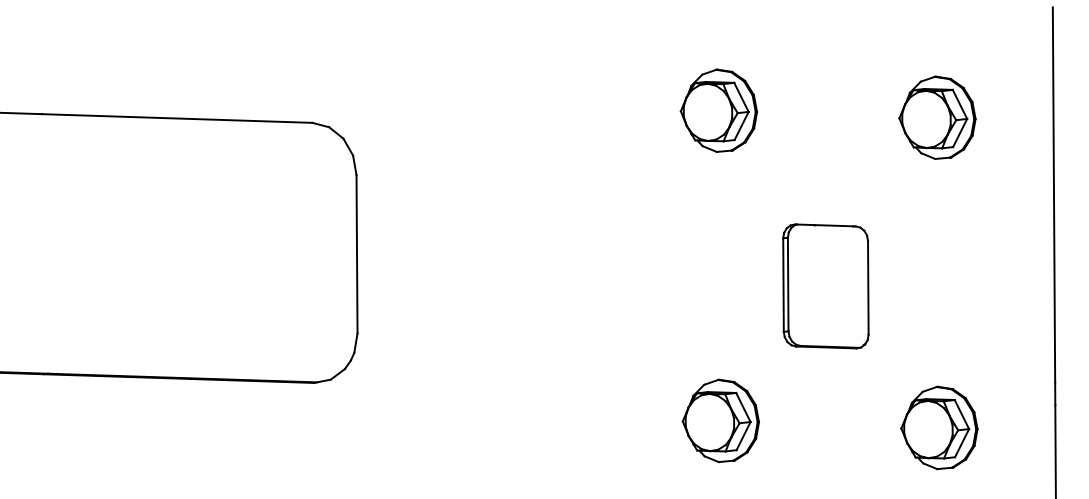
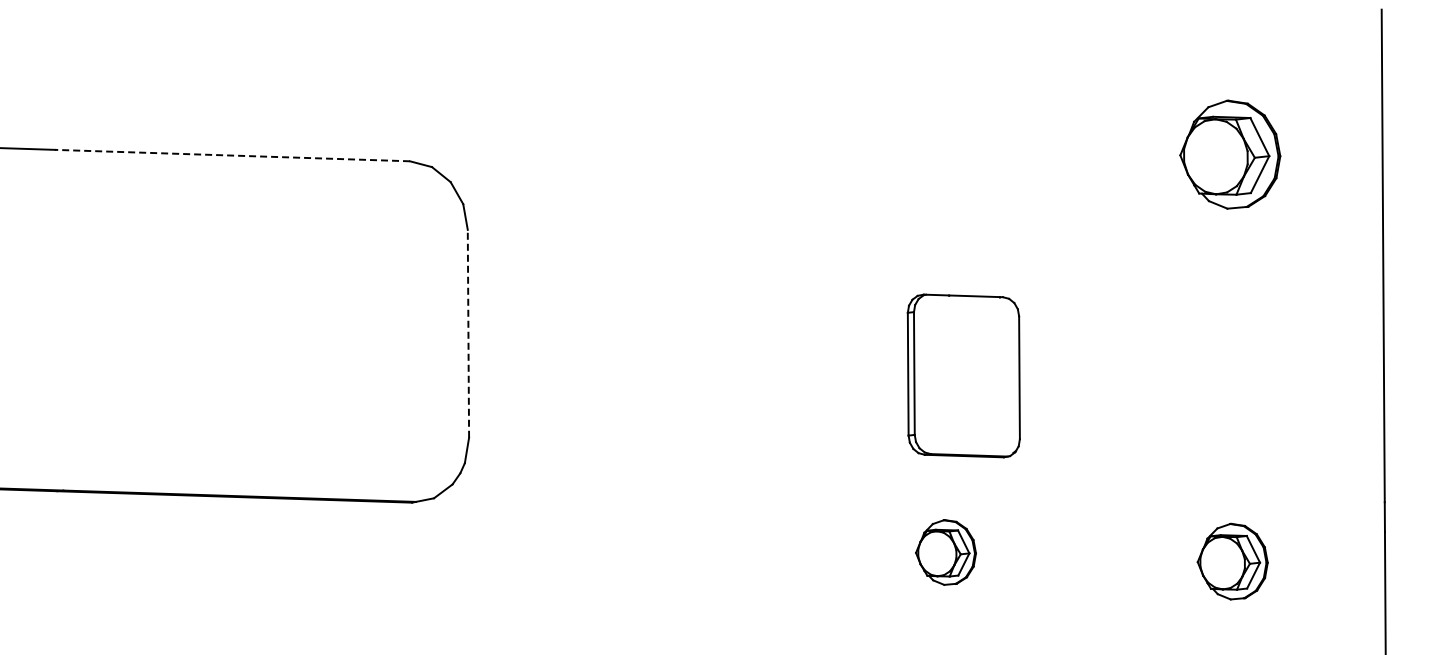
part: (718, 110) -> (943, 145), removed
line: (177, 118) -> (232, 155), solid -> dashed
line: (357, 254) -> (468, 333), solid -> dashed
part: (825, 286) -> (963, 375), moved
part: (720, 420) -> (945, 552), size x0.6
part: (939, 427) -> (1232, 561), size x0.7

